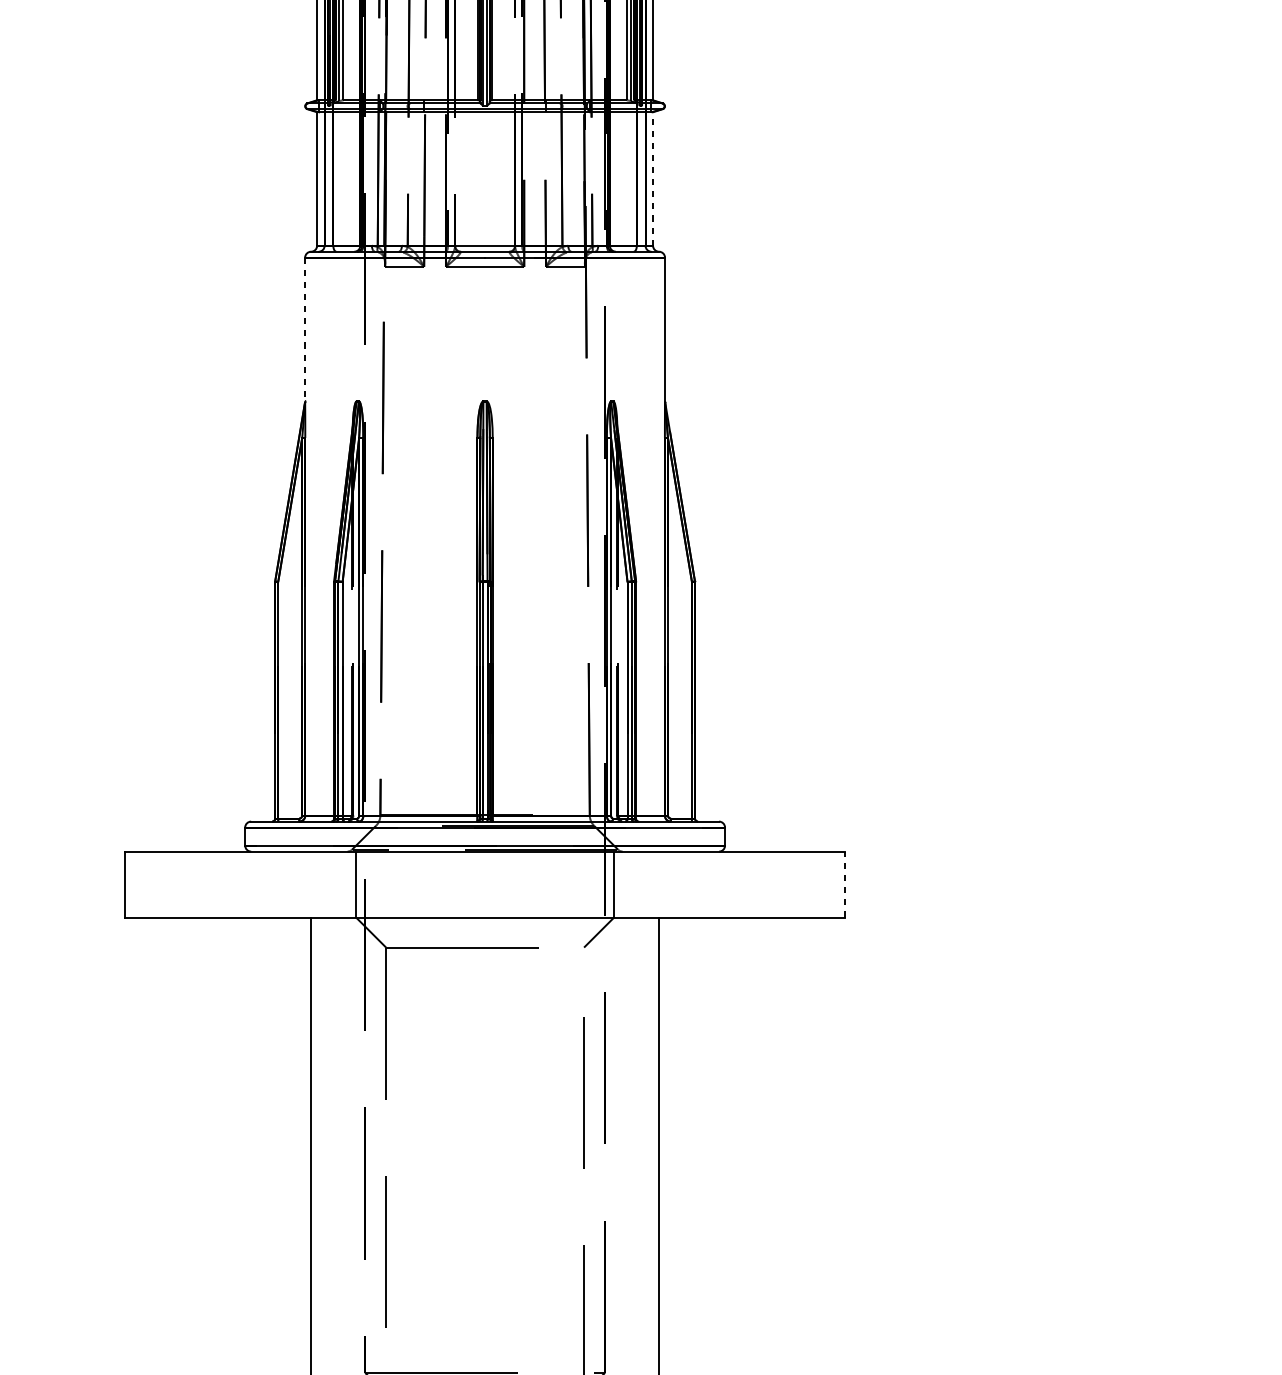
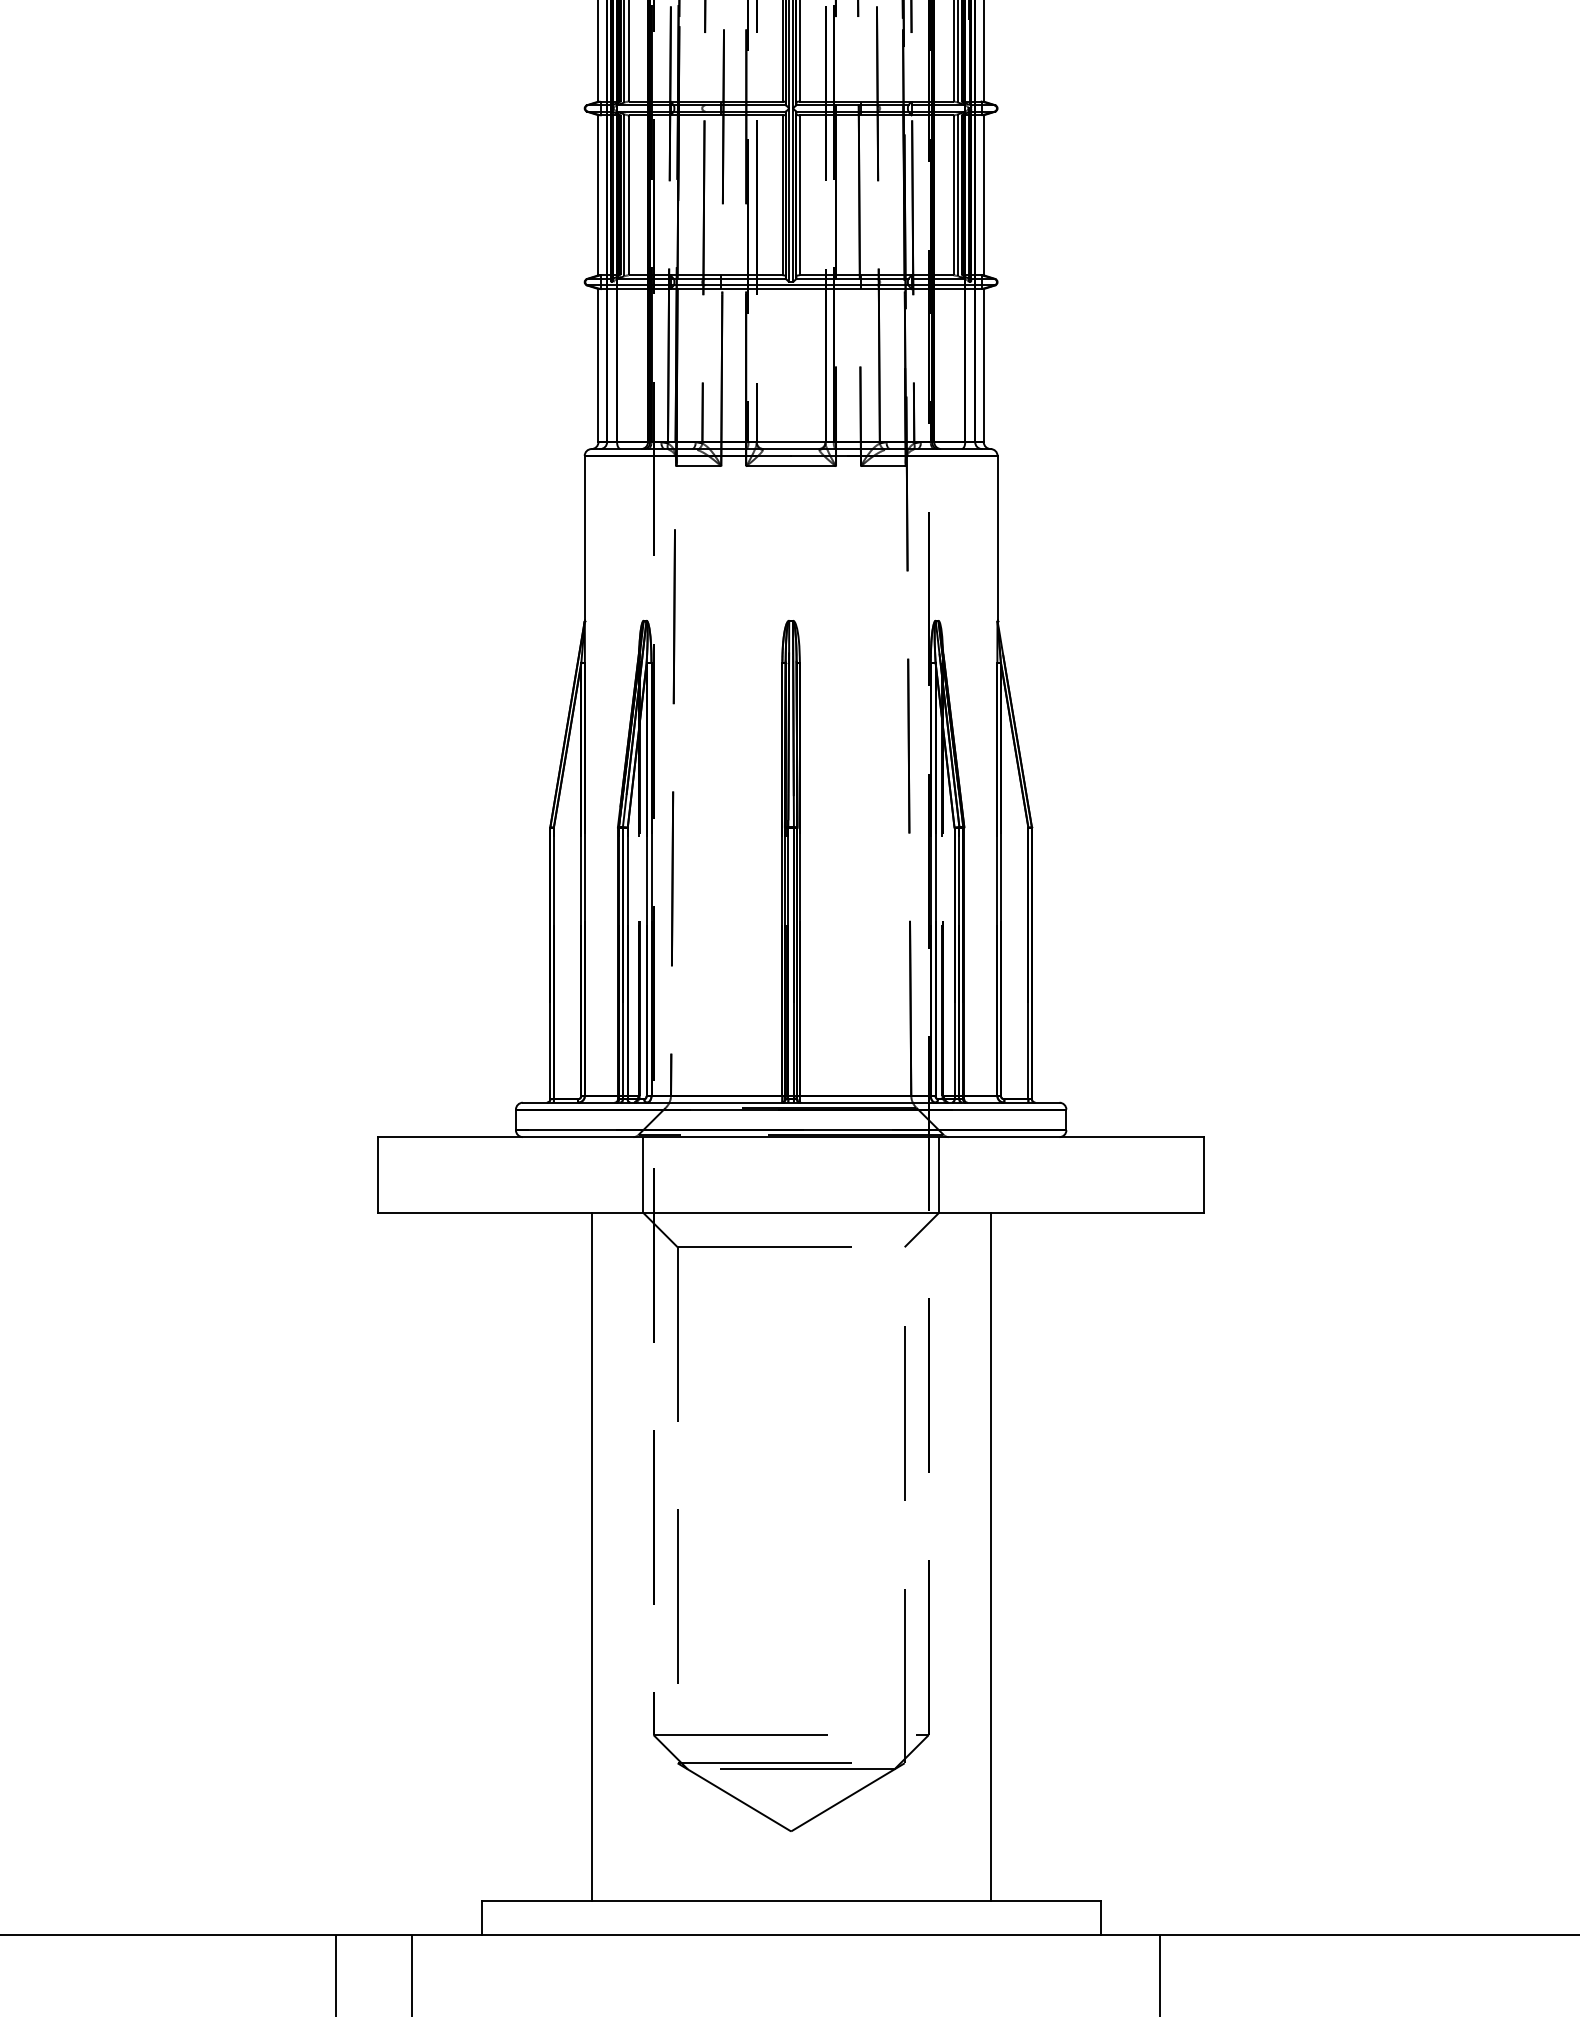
line: (652, 178) -> (983, 365), dashed -> solid
line: (304, 329) -> (584, 538), dashed -> solid
line: (845, 884) -> (1204, 1174), dashed -> solid

